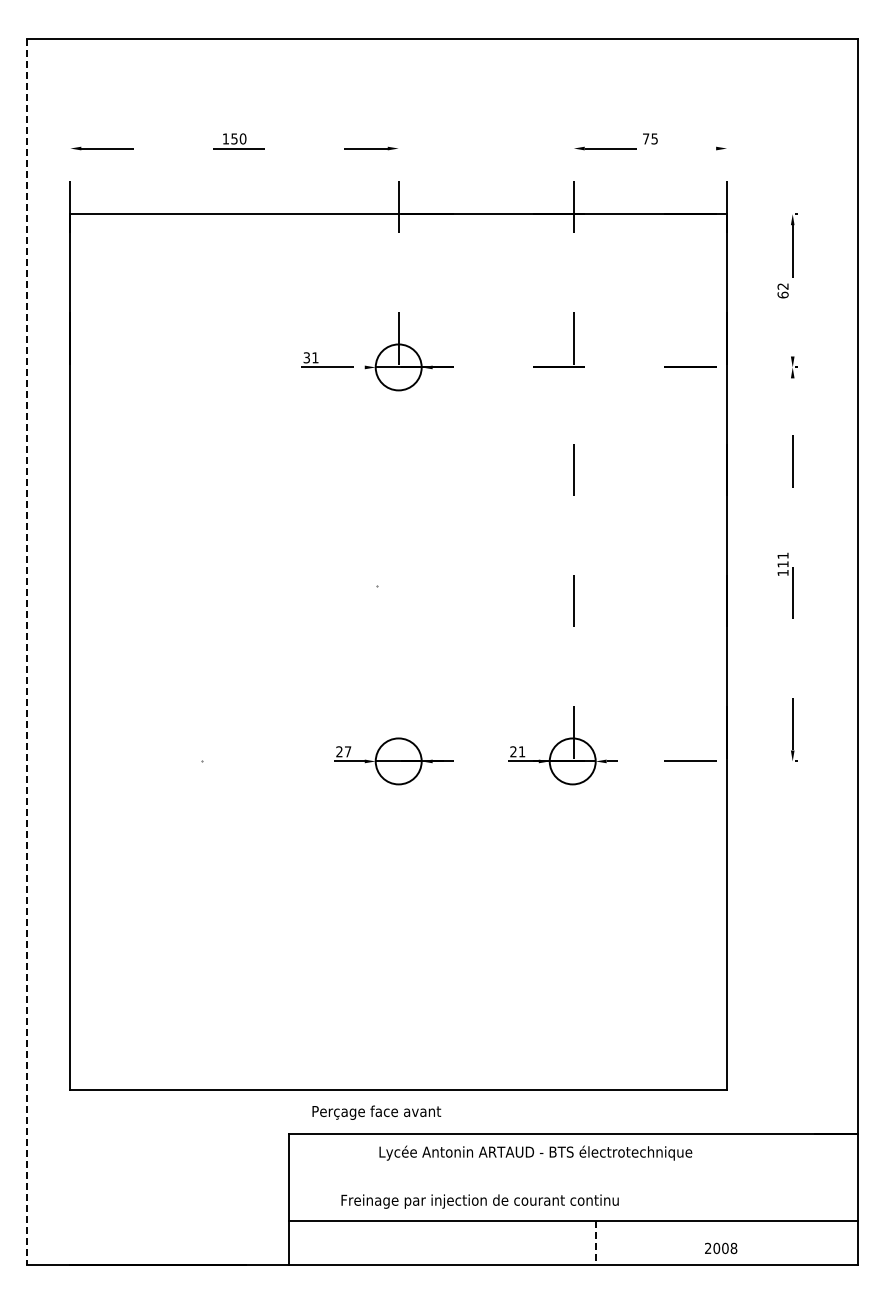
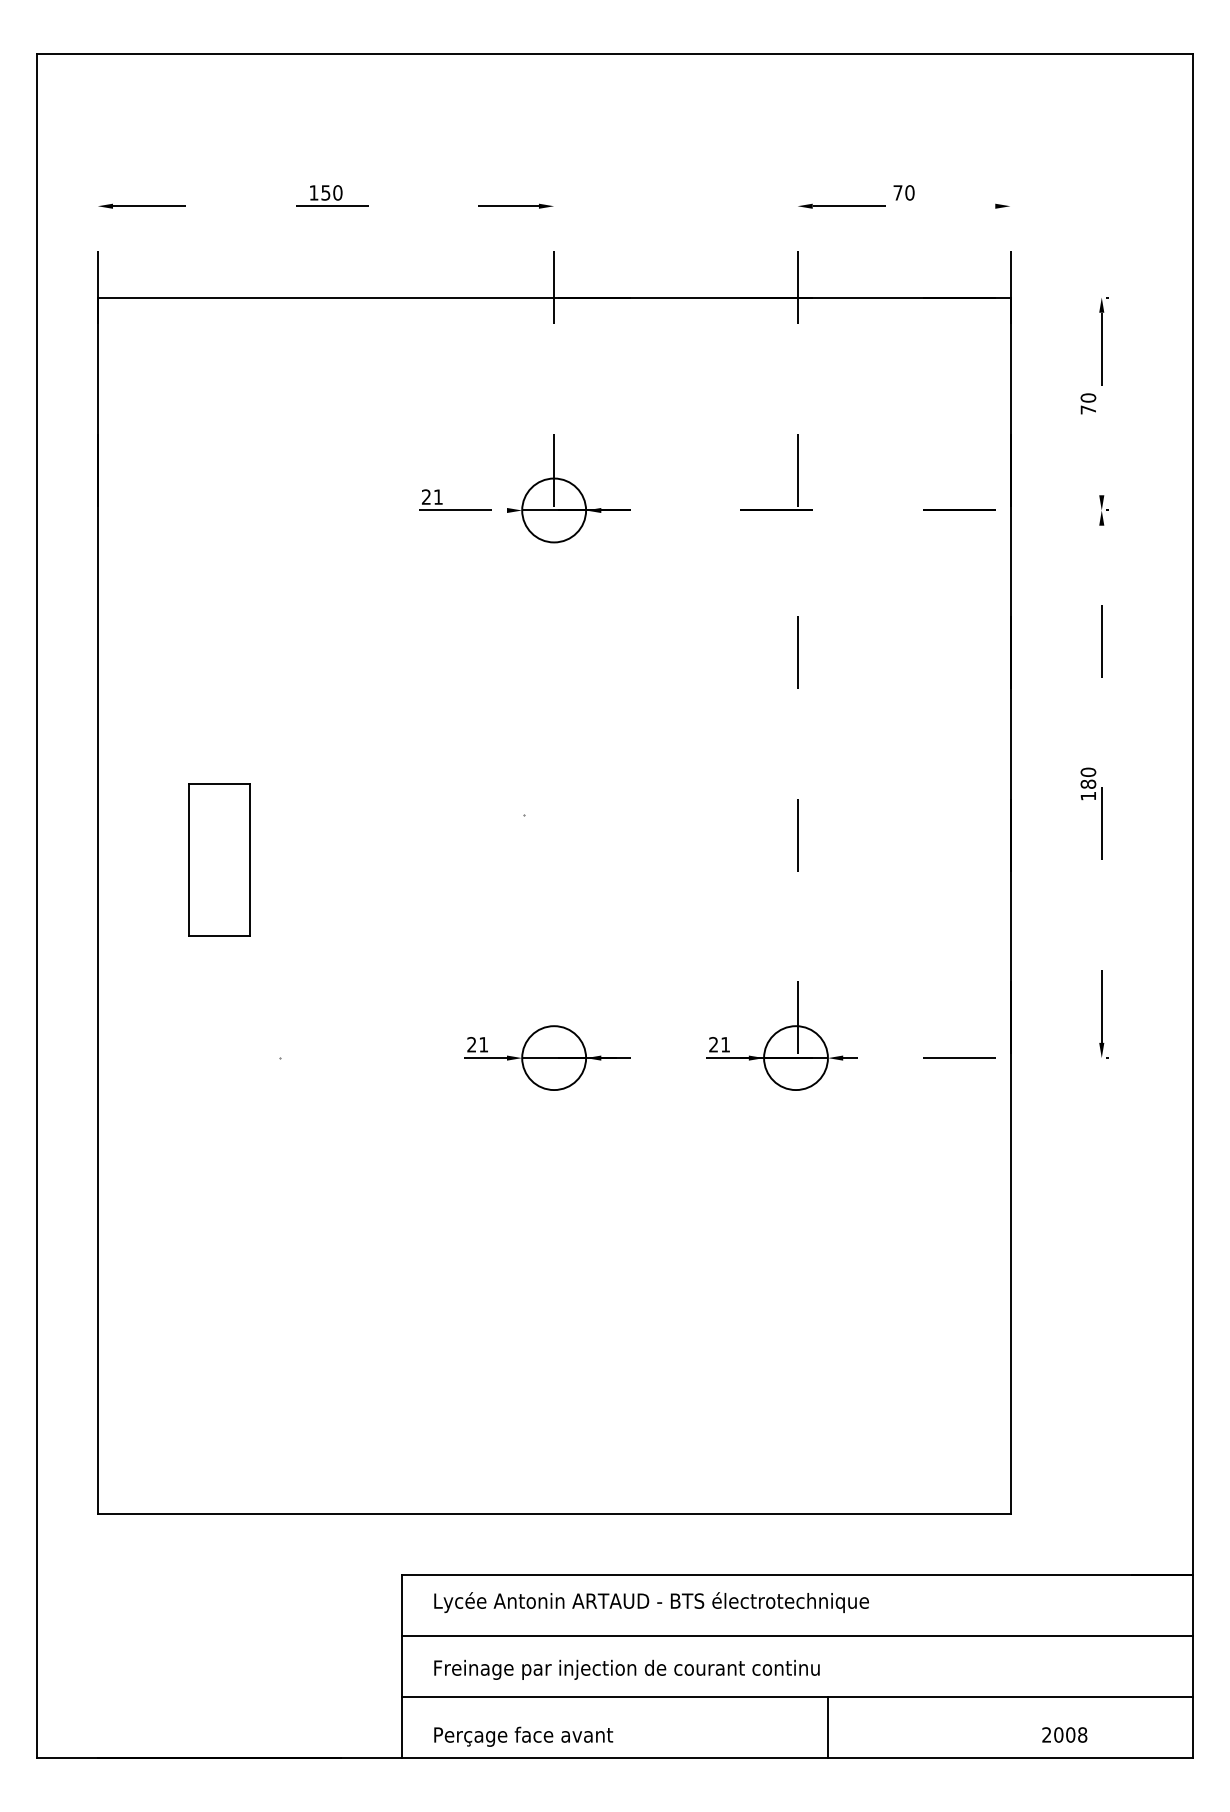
text: (654, 138) -> (909, 192), 75 -> 70
text: (782, 290) -> (1087, 403), 62 -> 70
text: (306, 358) -> (425, 498), 31 -> 21
text: (782, 559) -> (1087, 777), 111 -> 180
part: (157, 618) -> (218, 859), added
line: (26, 652) -> (36, 906), dashed -> solid
text: (348, 751) -> (484, 1044), 27 -> 21
text: (376, 1112) -> (523, 1736), moved
text: (535, 1152) -> (651, 1601), moved
line: (573, 1177) -> (797, 1636), added
text: (479, 1201) -> (626, 1669), moved
line: (595, 1242) -> (827, 1726), dashed -> solid
text: (721, 1247) -> (1065, 1733), moved

